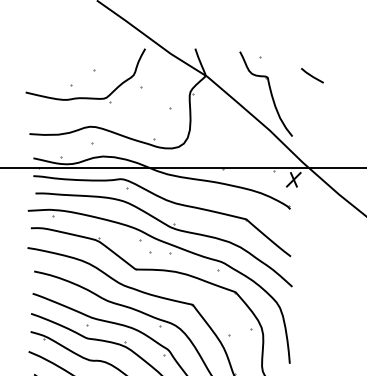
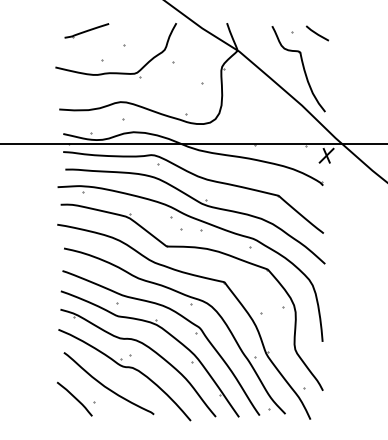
part: (56, 55) -> (86, 30), added
line: (311, 75) -> (316, 33), moved

